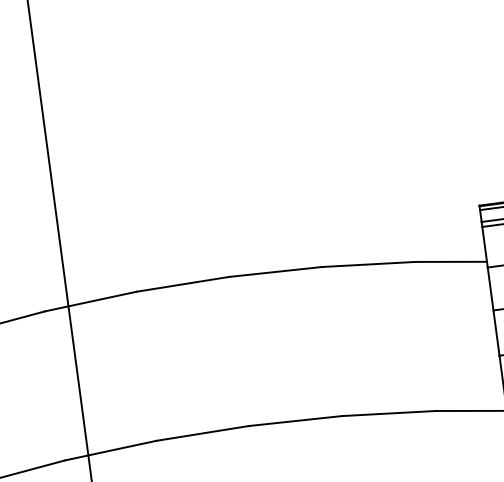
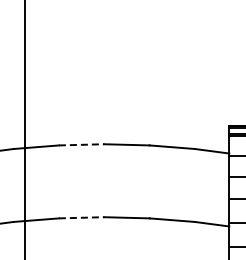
line: (182, 283) -> (81, 144), solid -> dashed
line: (202, 432) -> (81, 217), solid -> dashed

